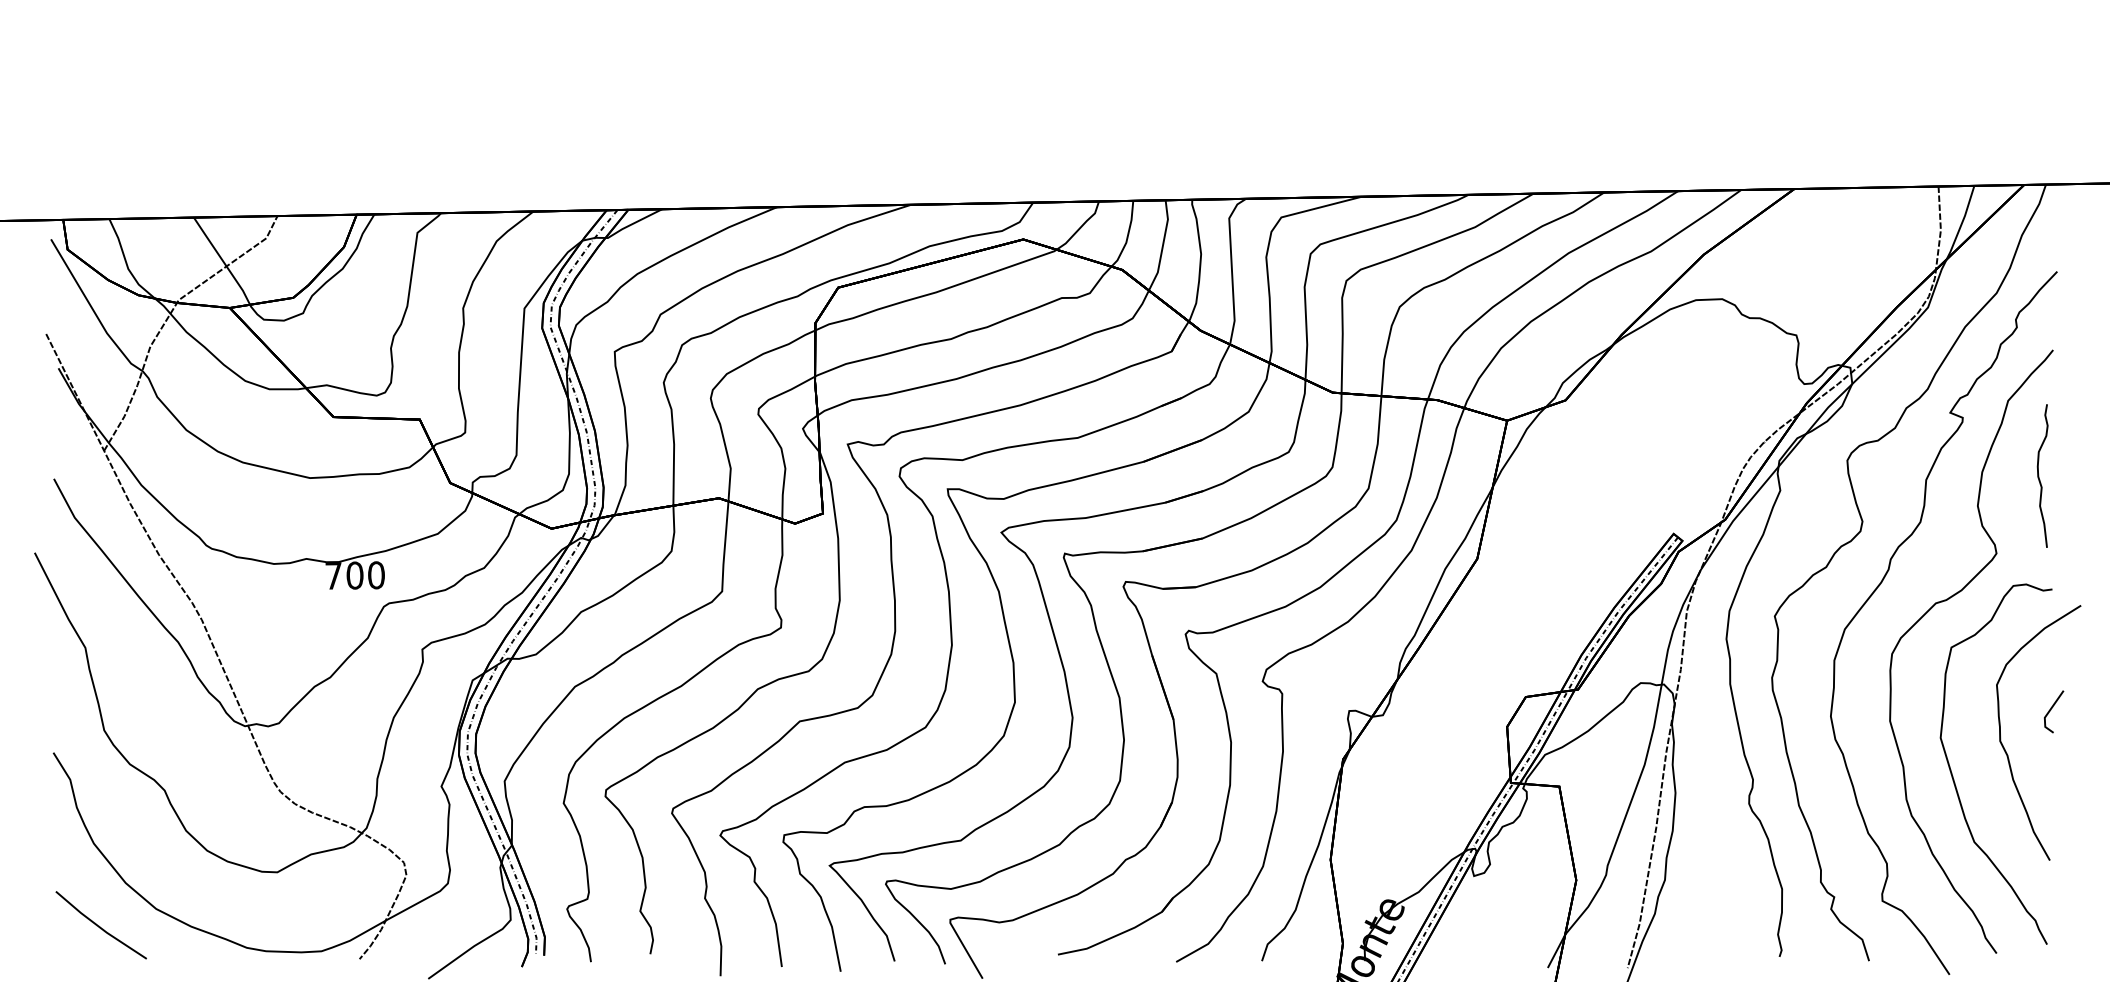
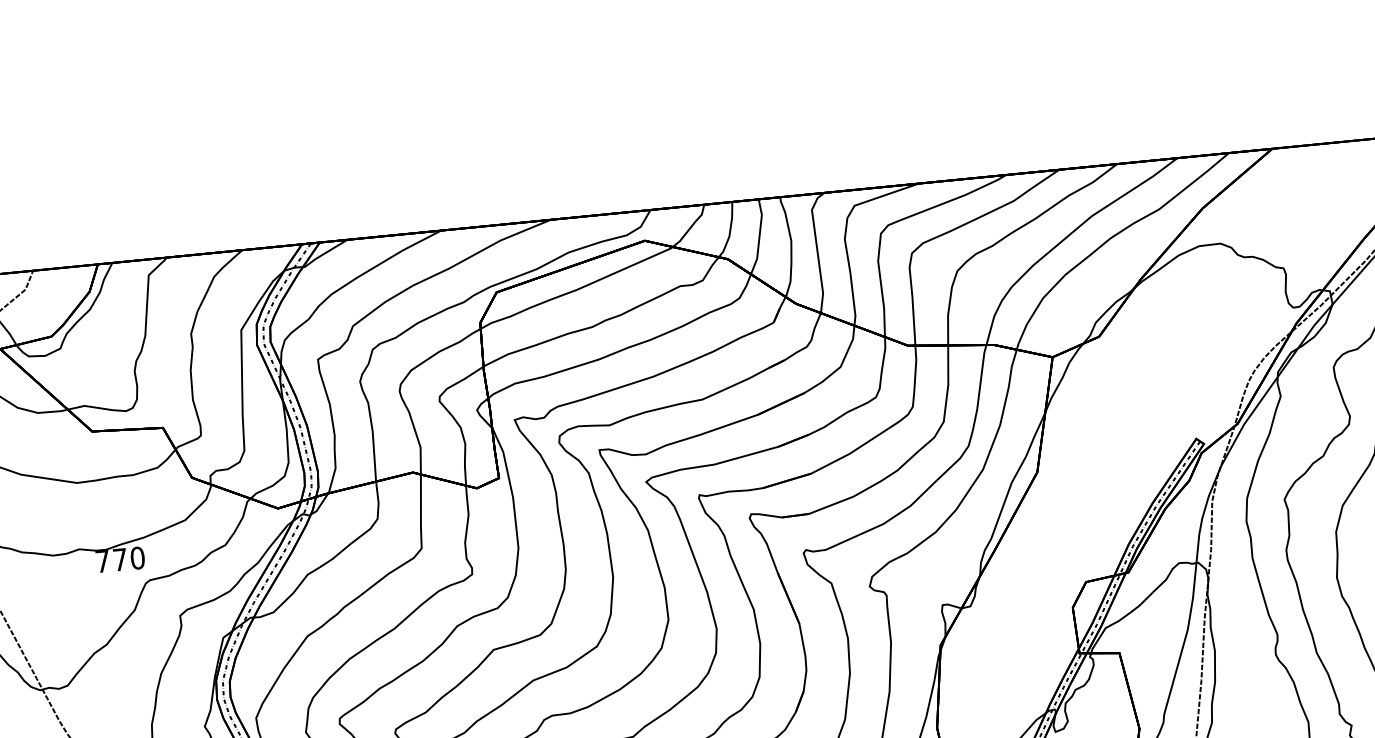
text: (354, 575) -> (119, 559), 700 -> 770

